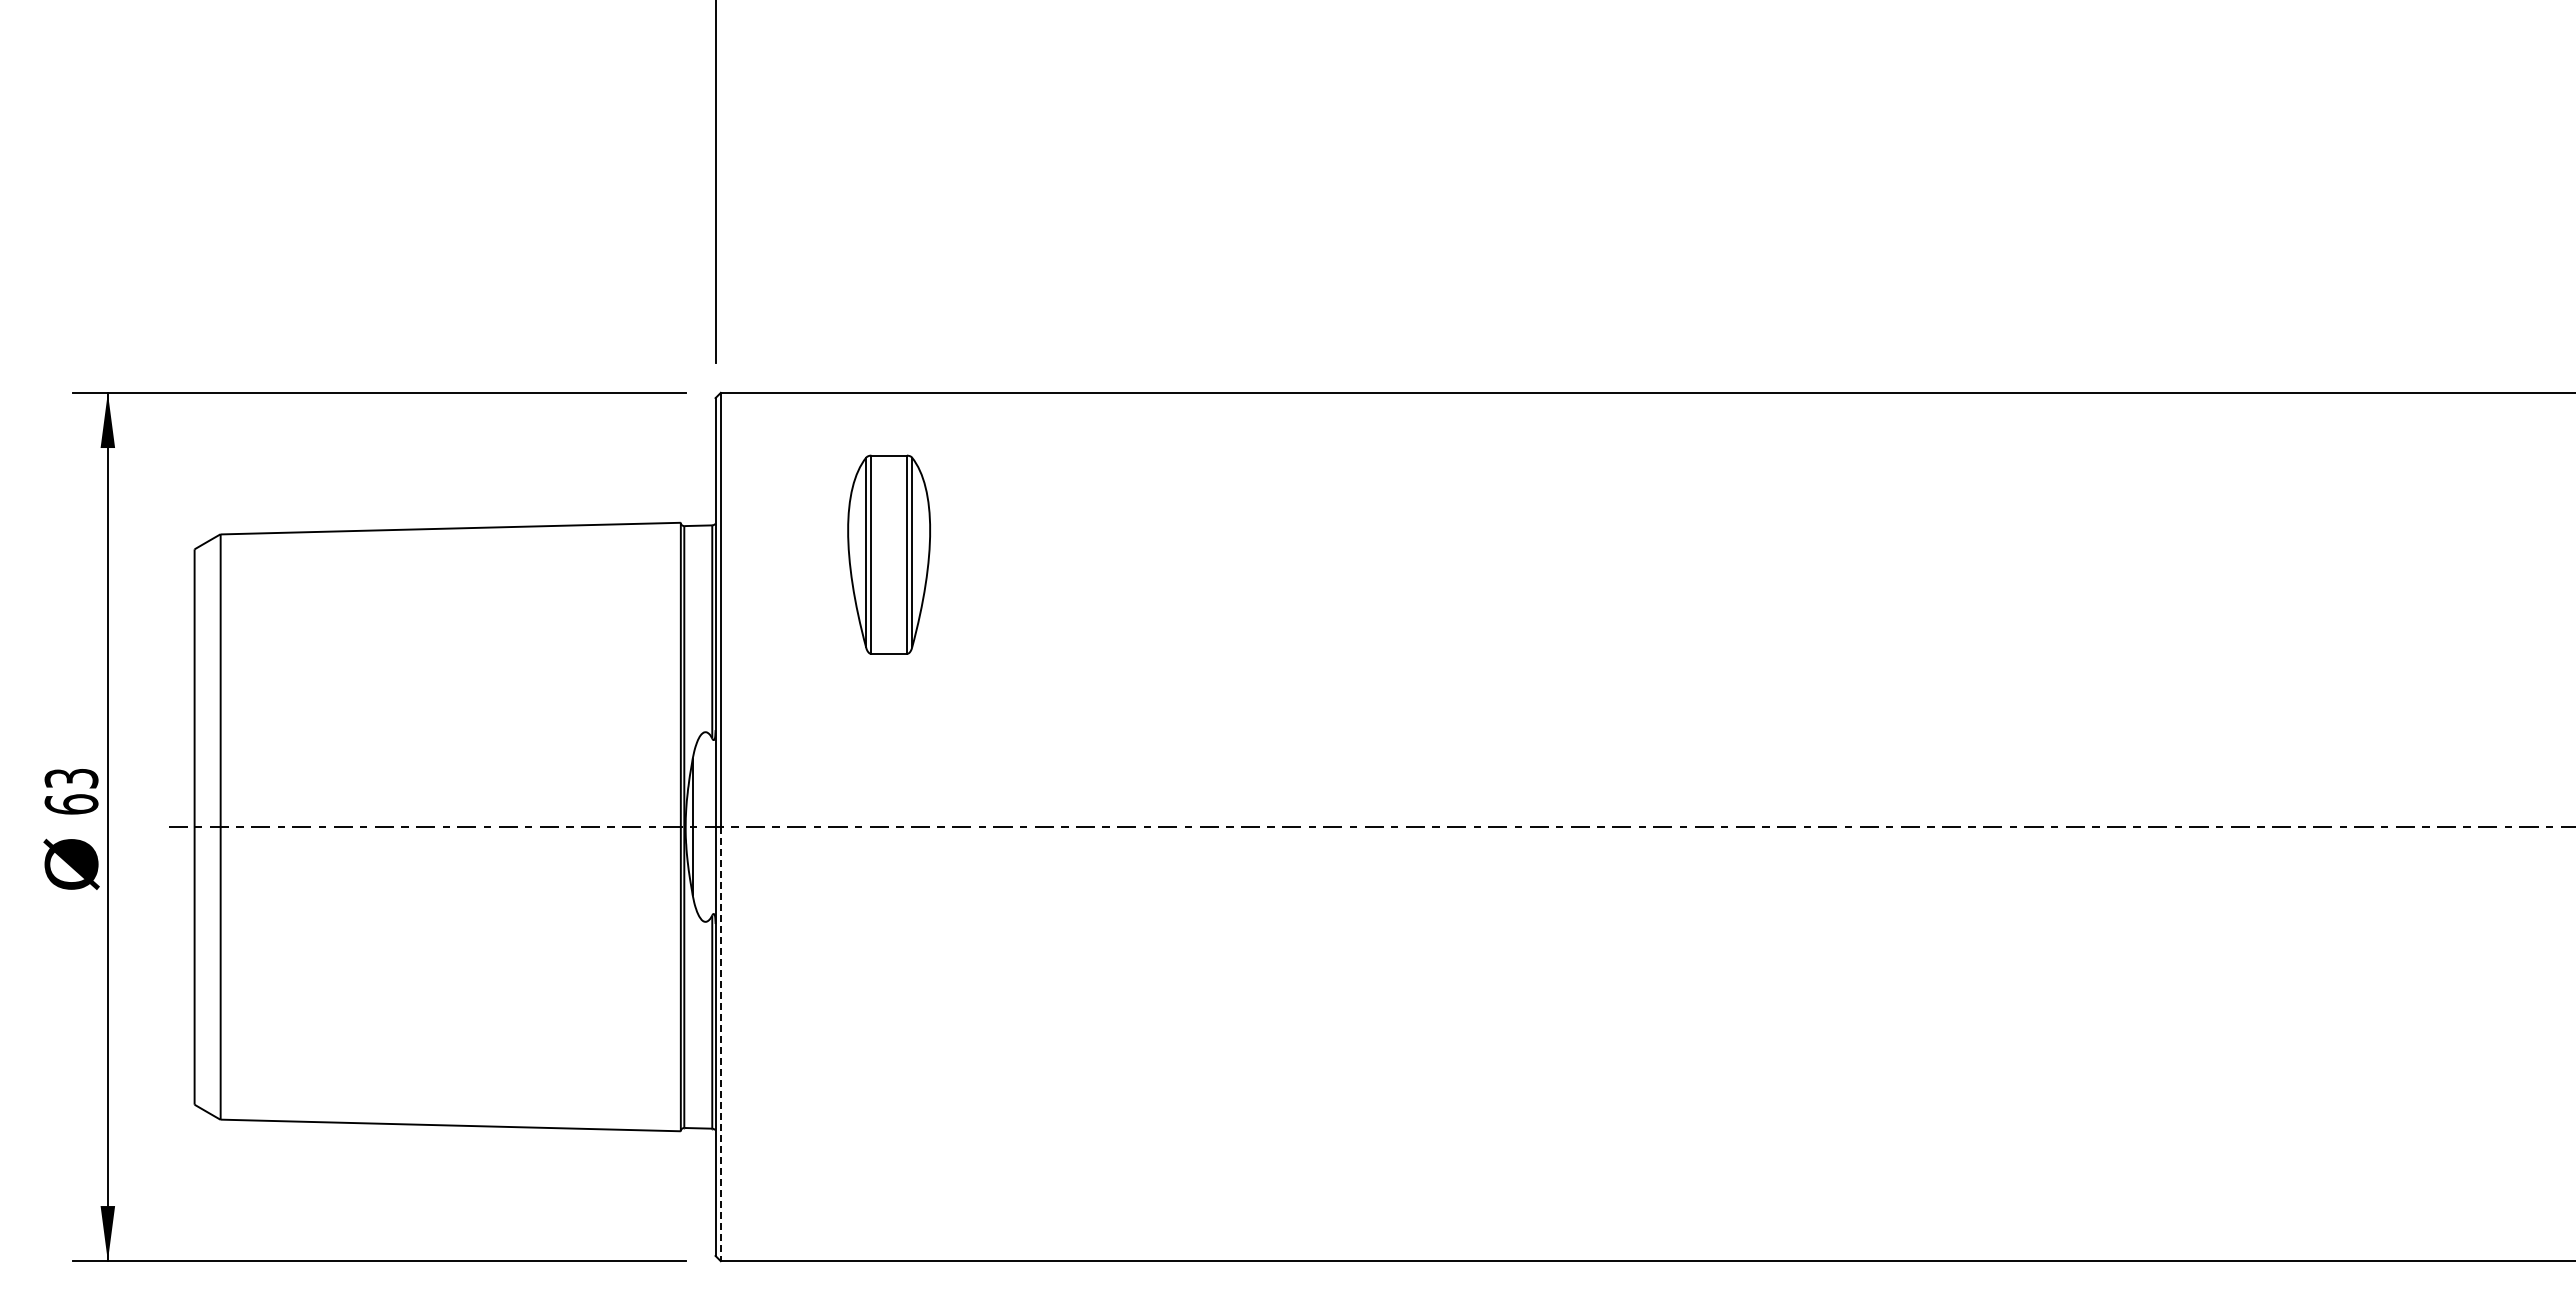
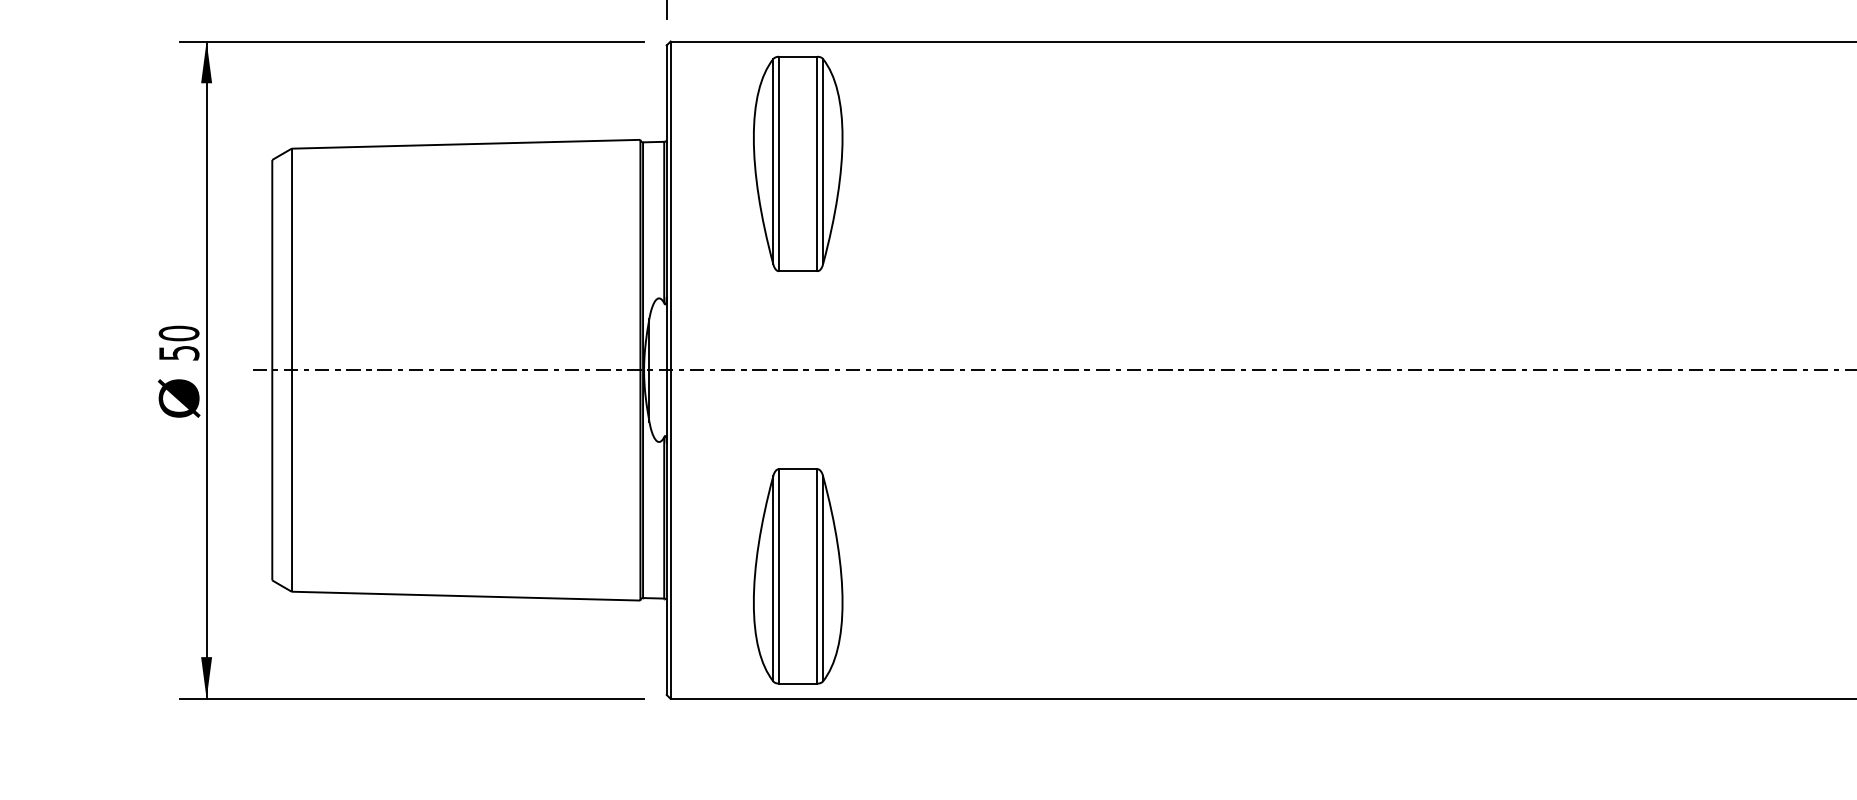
part: (888, 554) -> (797, 163), size x1.43
text: (71, 791) -> (179, 343), 63 -> 50
line: (720, 1044) -> (670, 534), dashed -> solid
part: (888, 1098) -> (797, 575), added

